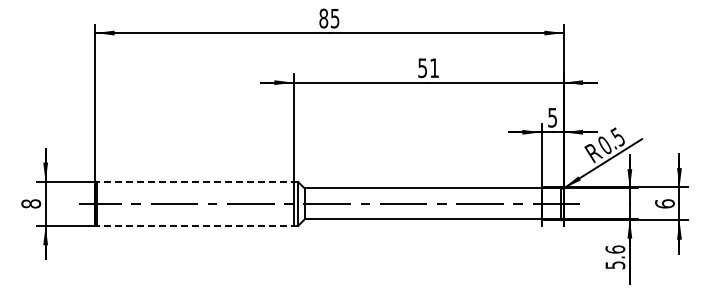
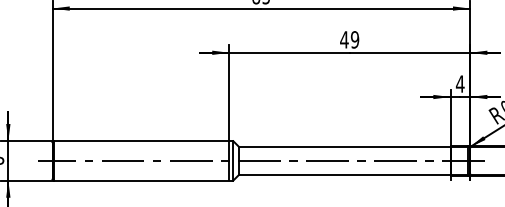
text: (428, 68) -> (349, 40), 51 -> 49
text: (552, 117) -> (460, 83), 5 -> 4
line: (197, 181) -> (143, 140), dashed -> solid
line: (197, 225) -> (143, 180), dashed -> solid

